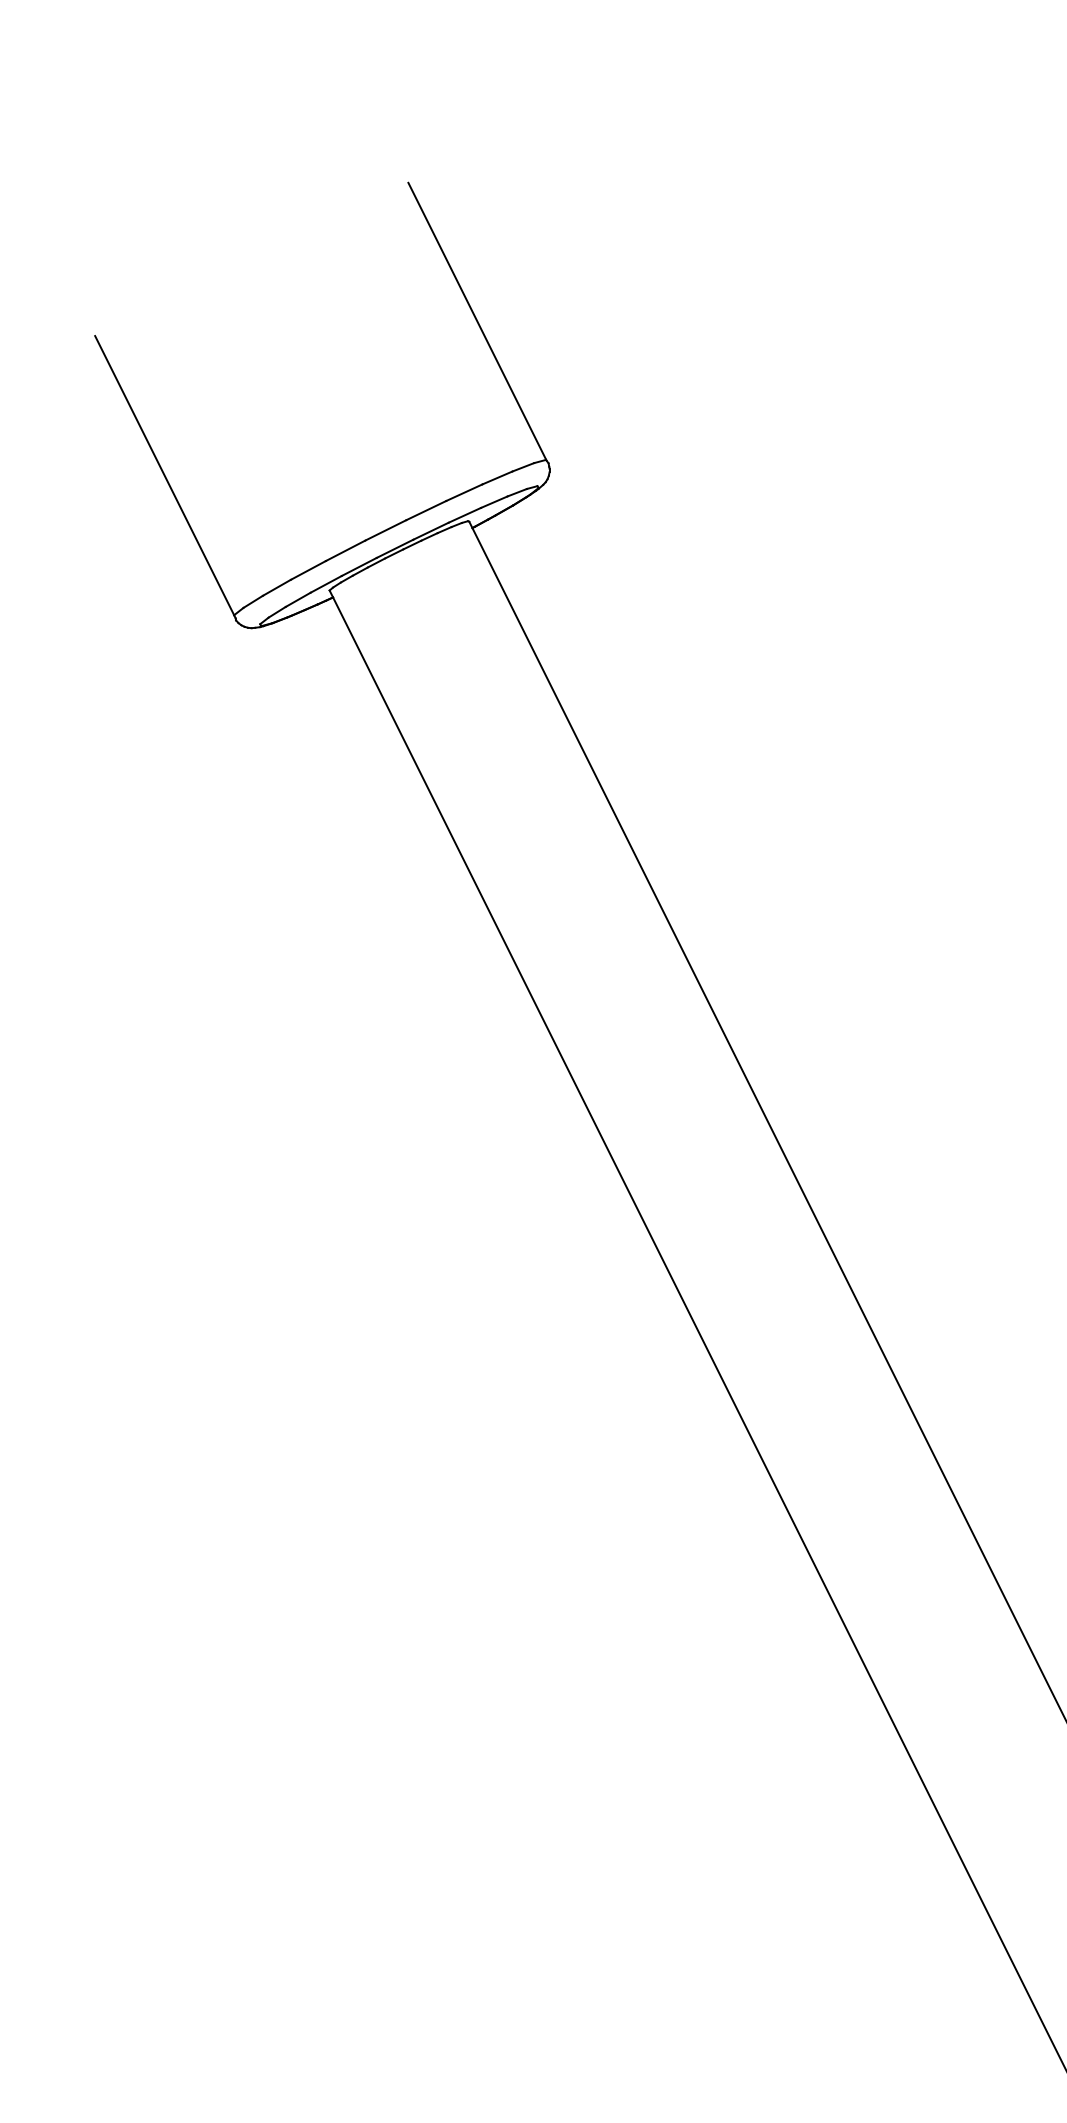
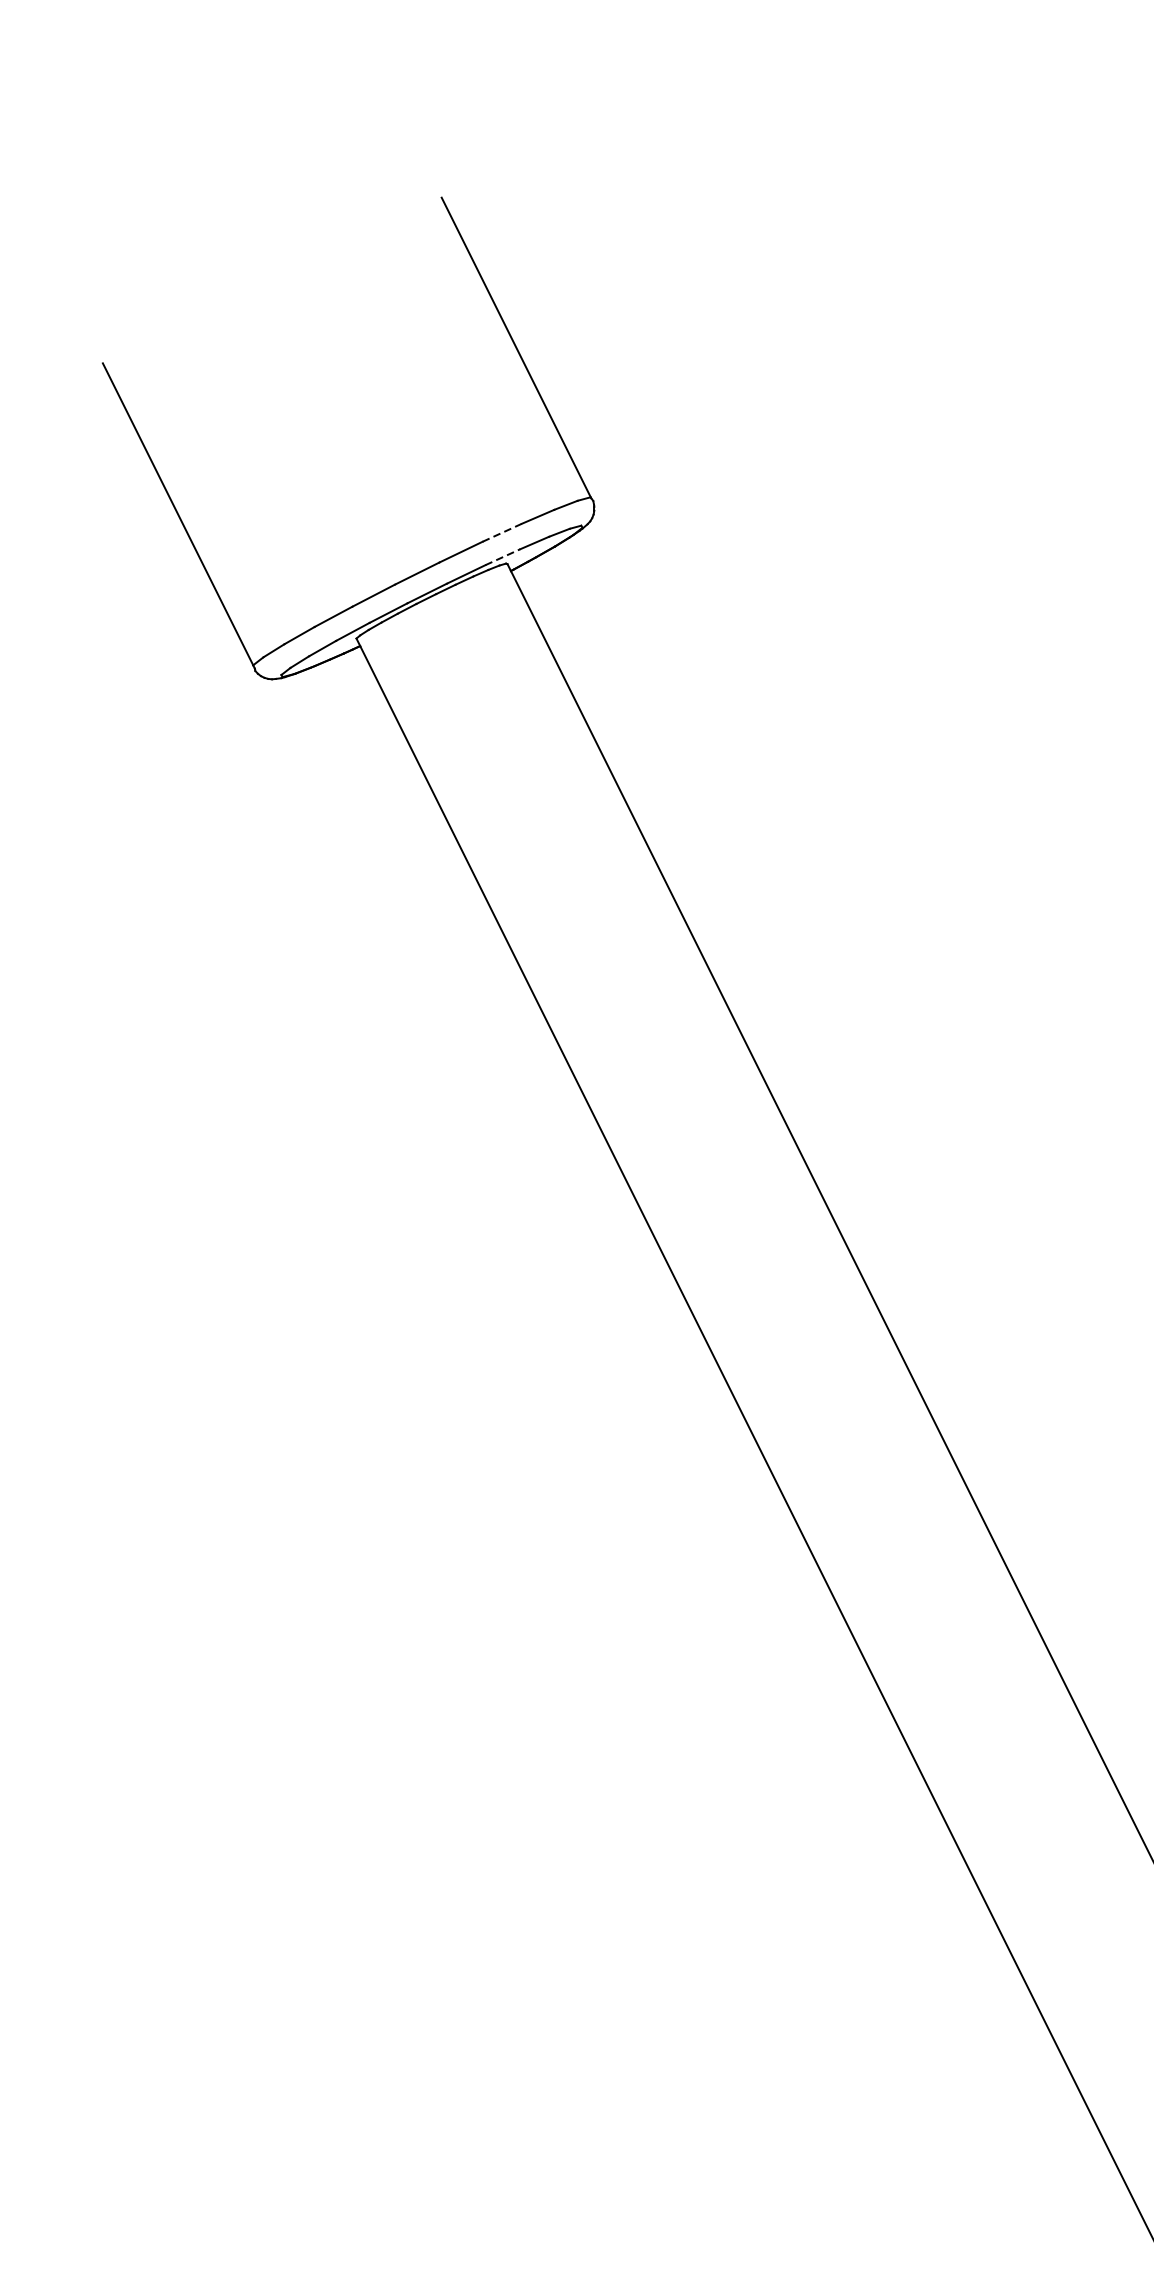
line: (464, 492) -> (502, 532), solid -> dashed
line: (464, 515) -> (502, 557), solid -> dashed

